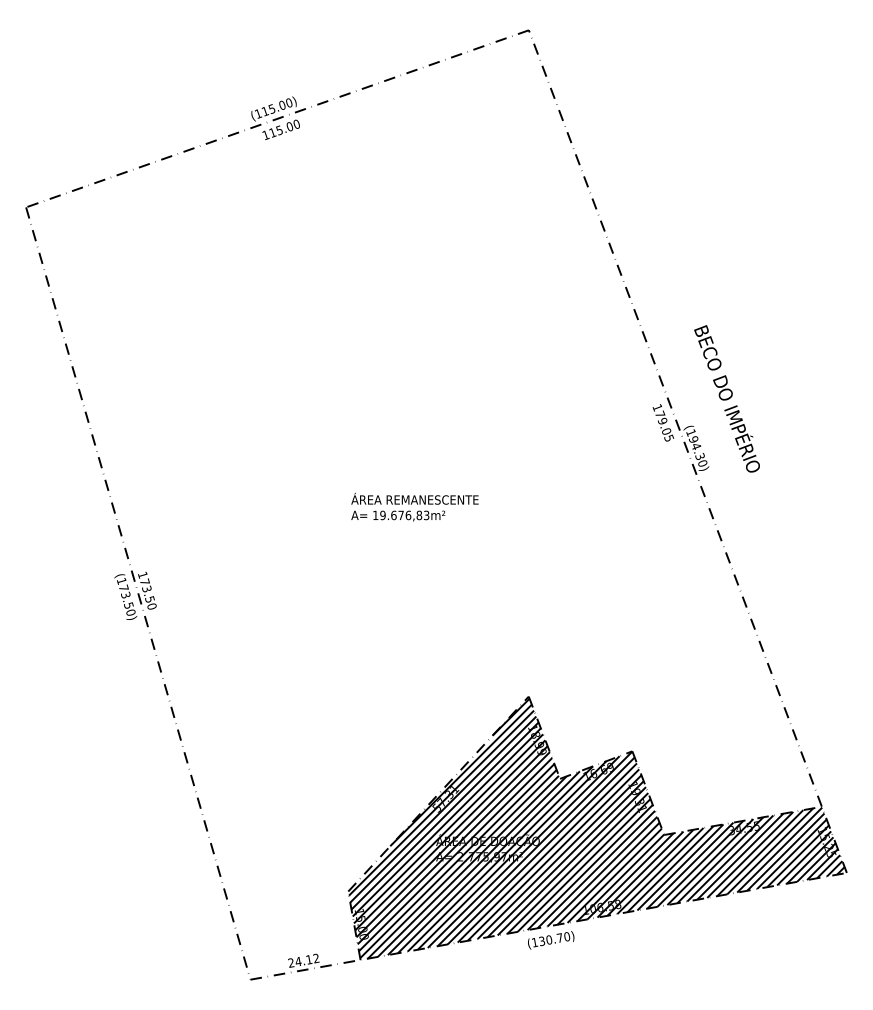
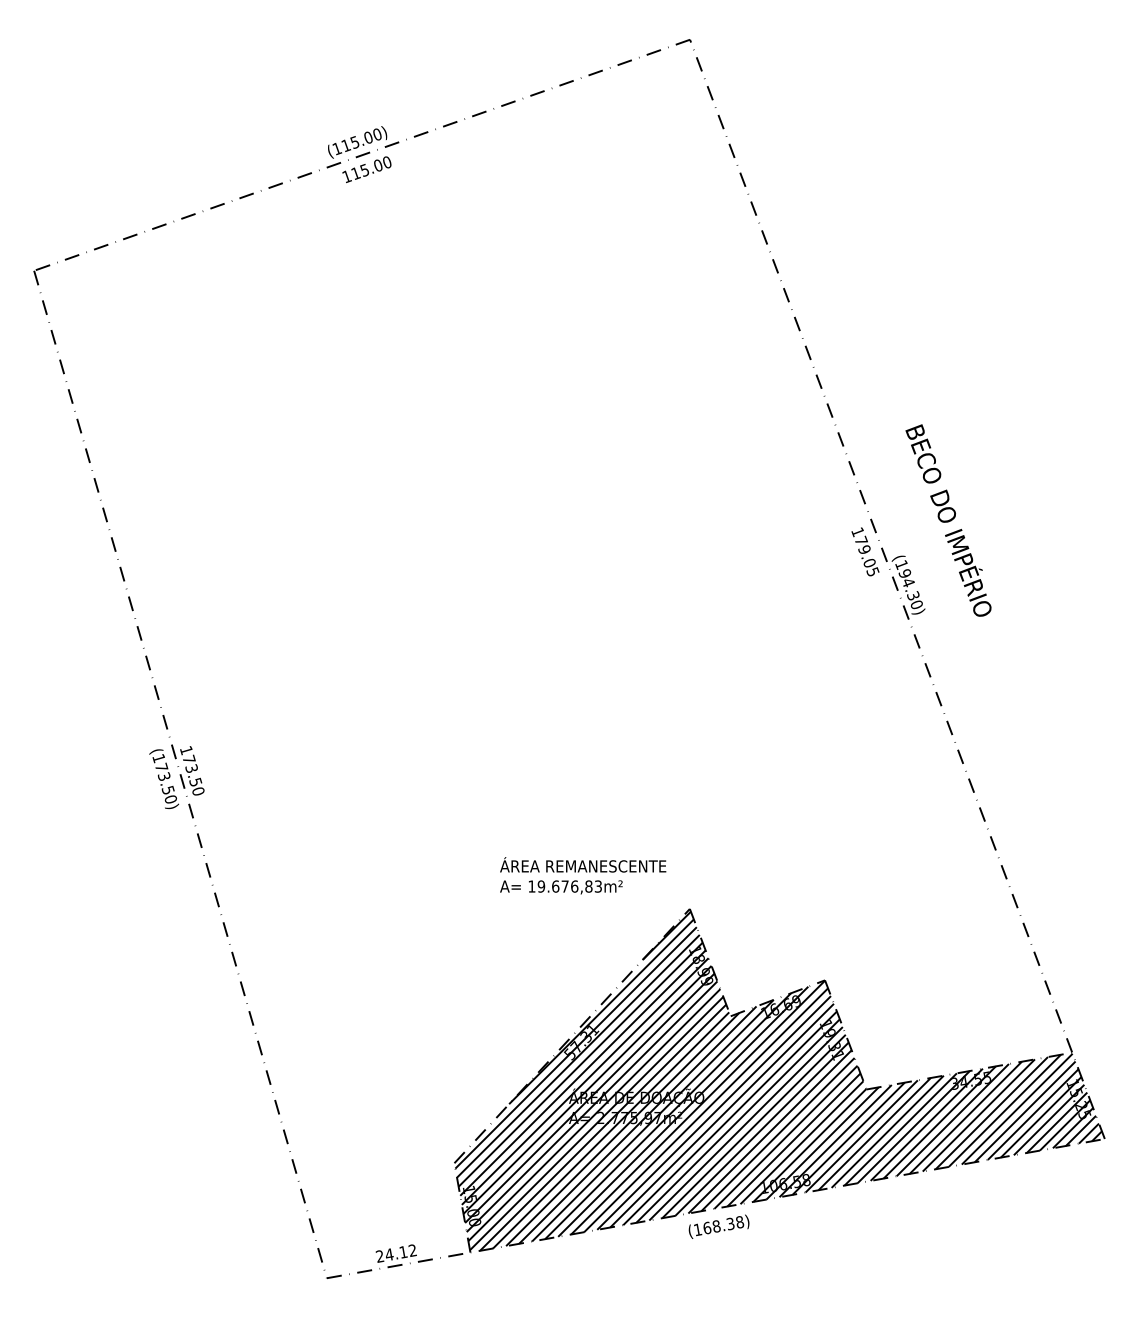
text: (414, 507) -> (582, 876), moved
text: (554, 939) -> (723, 1225), (130.70) -> (168.38)

